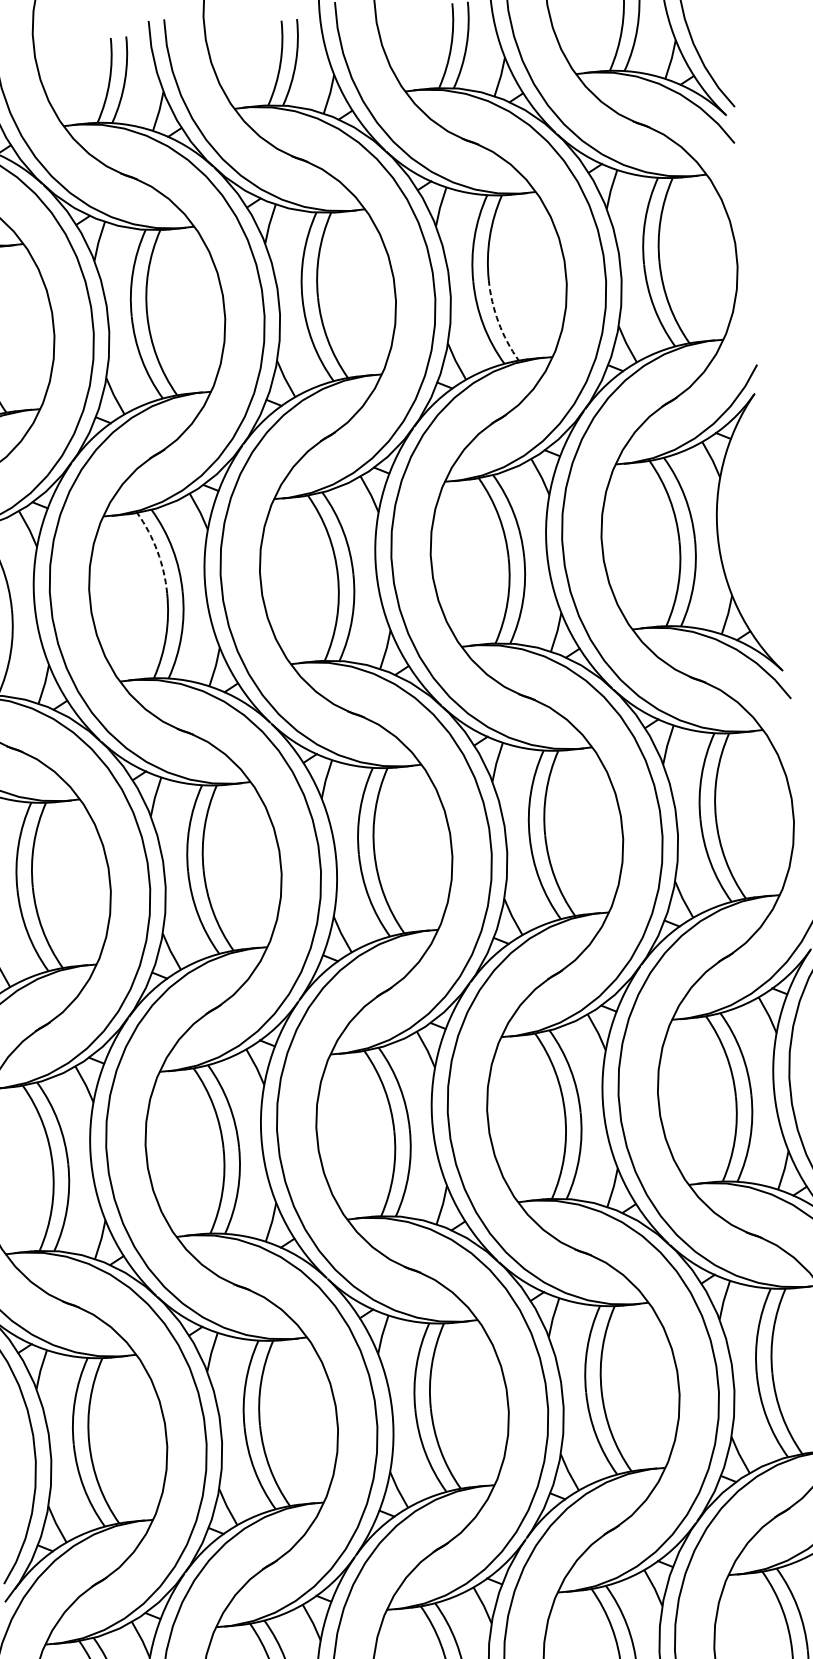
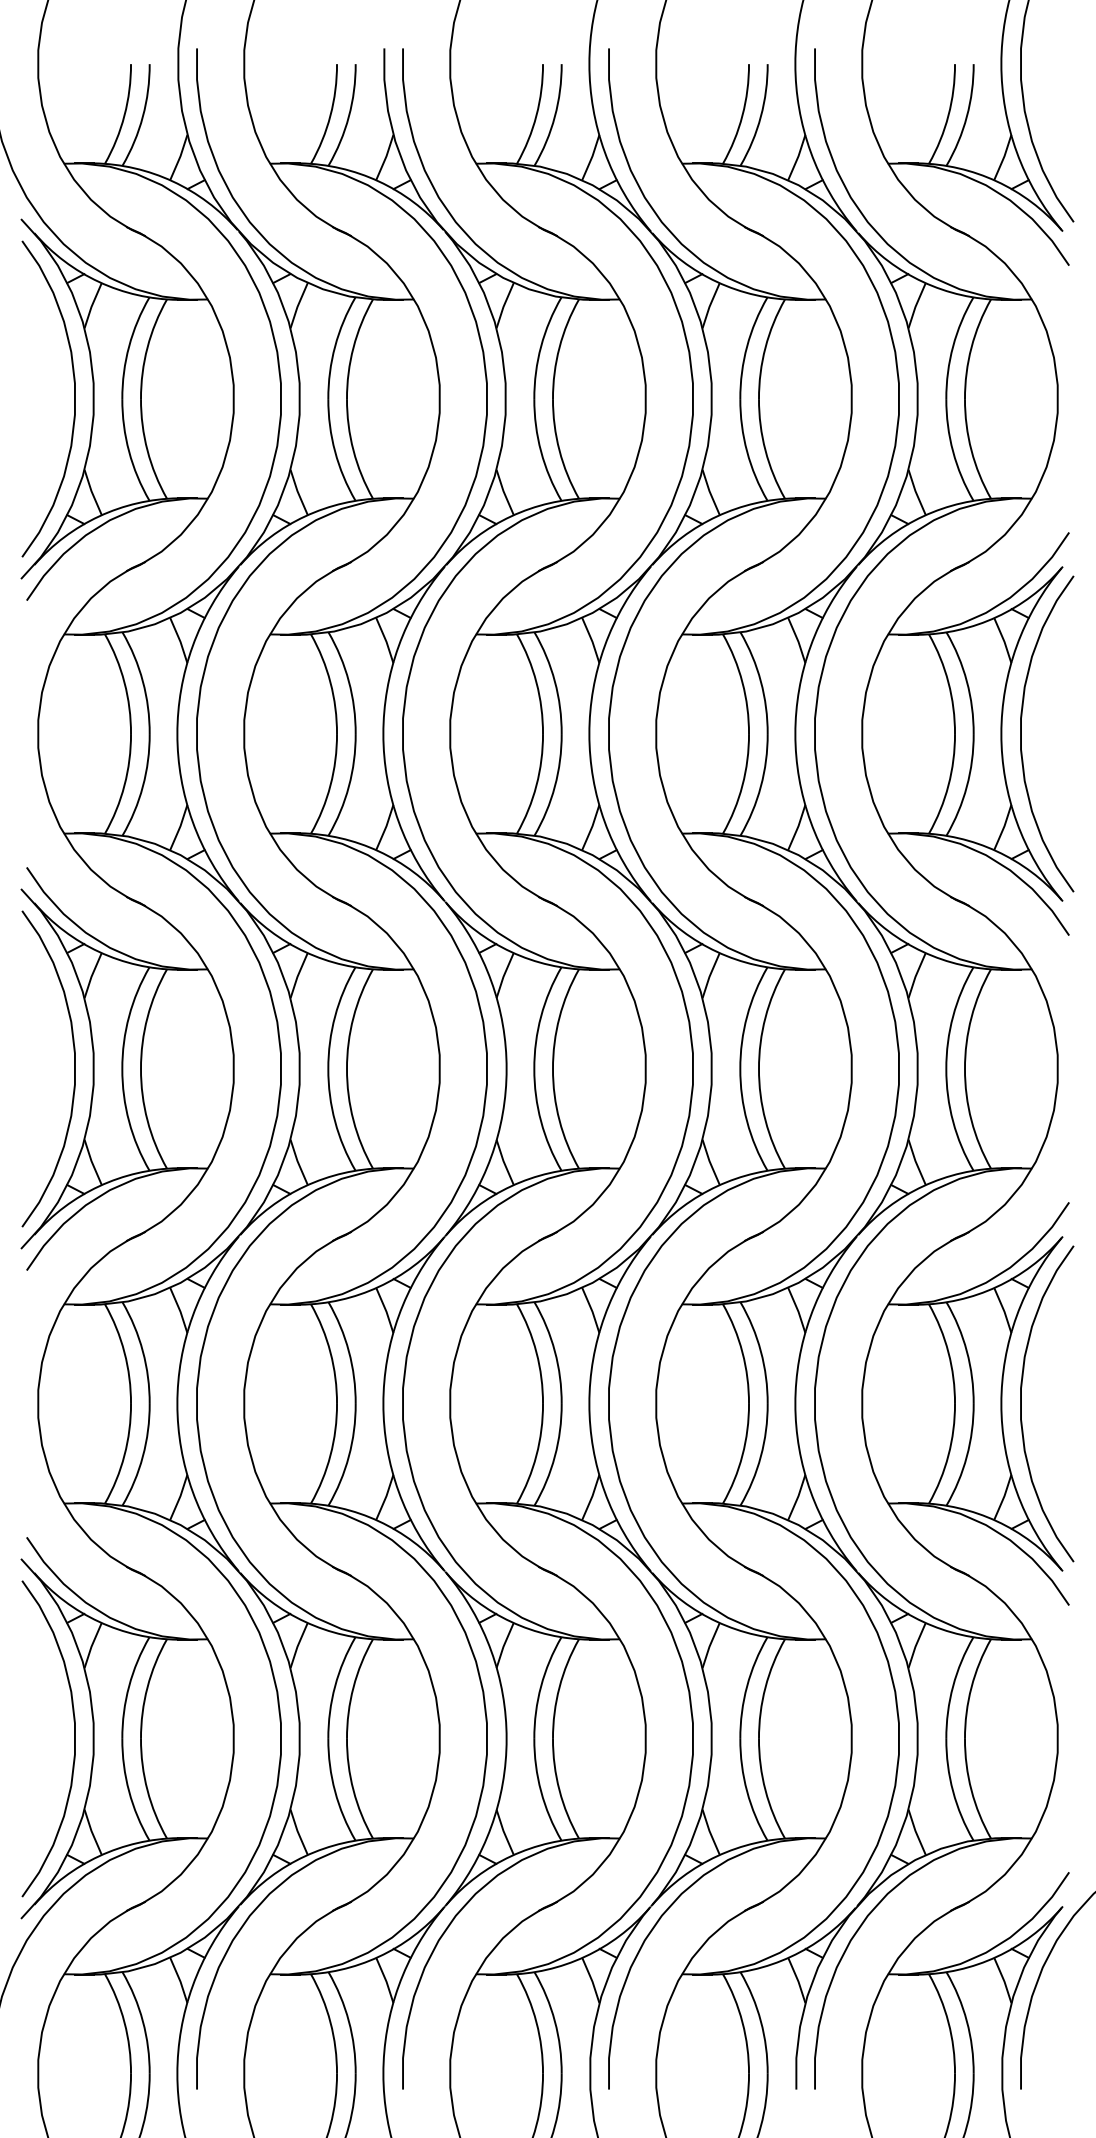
arc: (498, 322) -> (765, 450), dashed -> solid
curve: (734, 535) -> (1021, 733), added
arc: (157, 551) -> (330, 682), dashed -> solid

